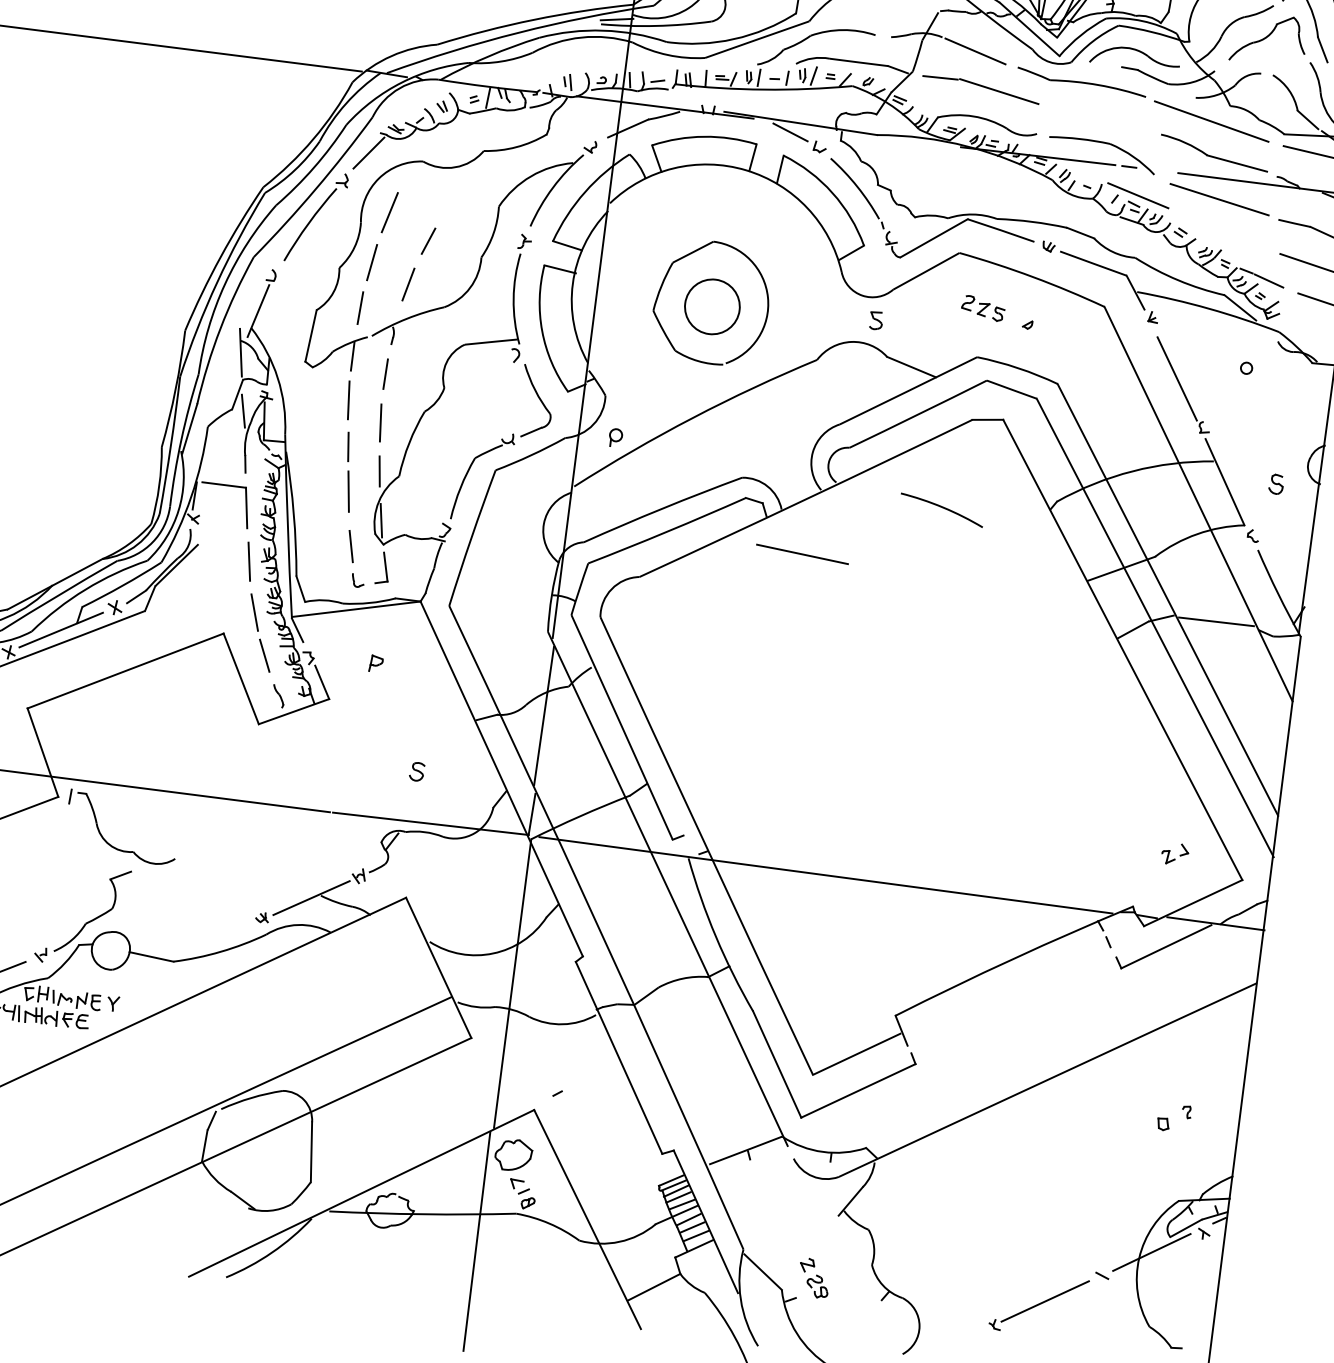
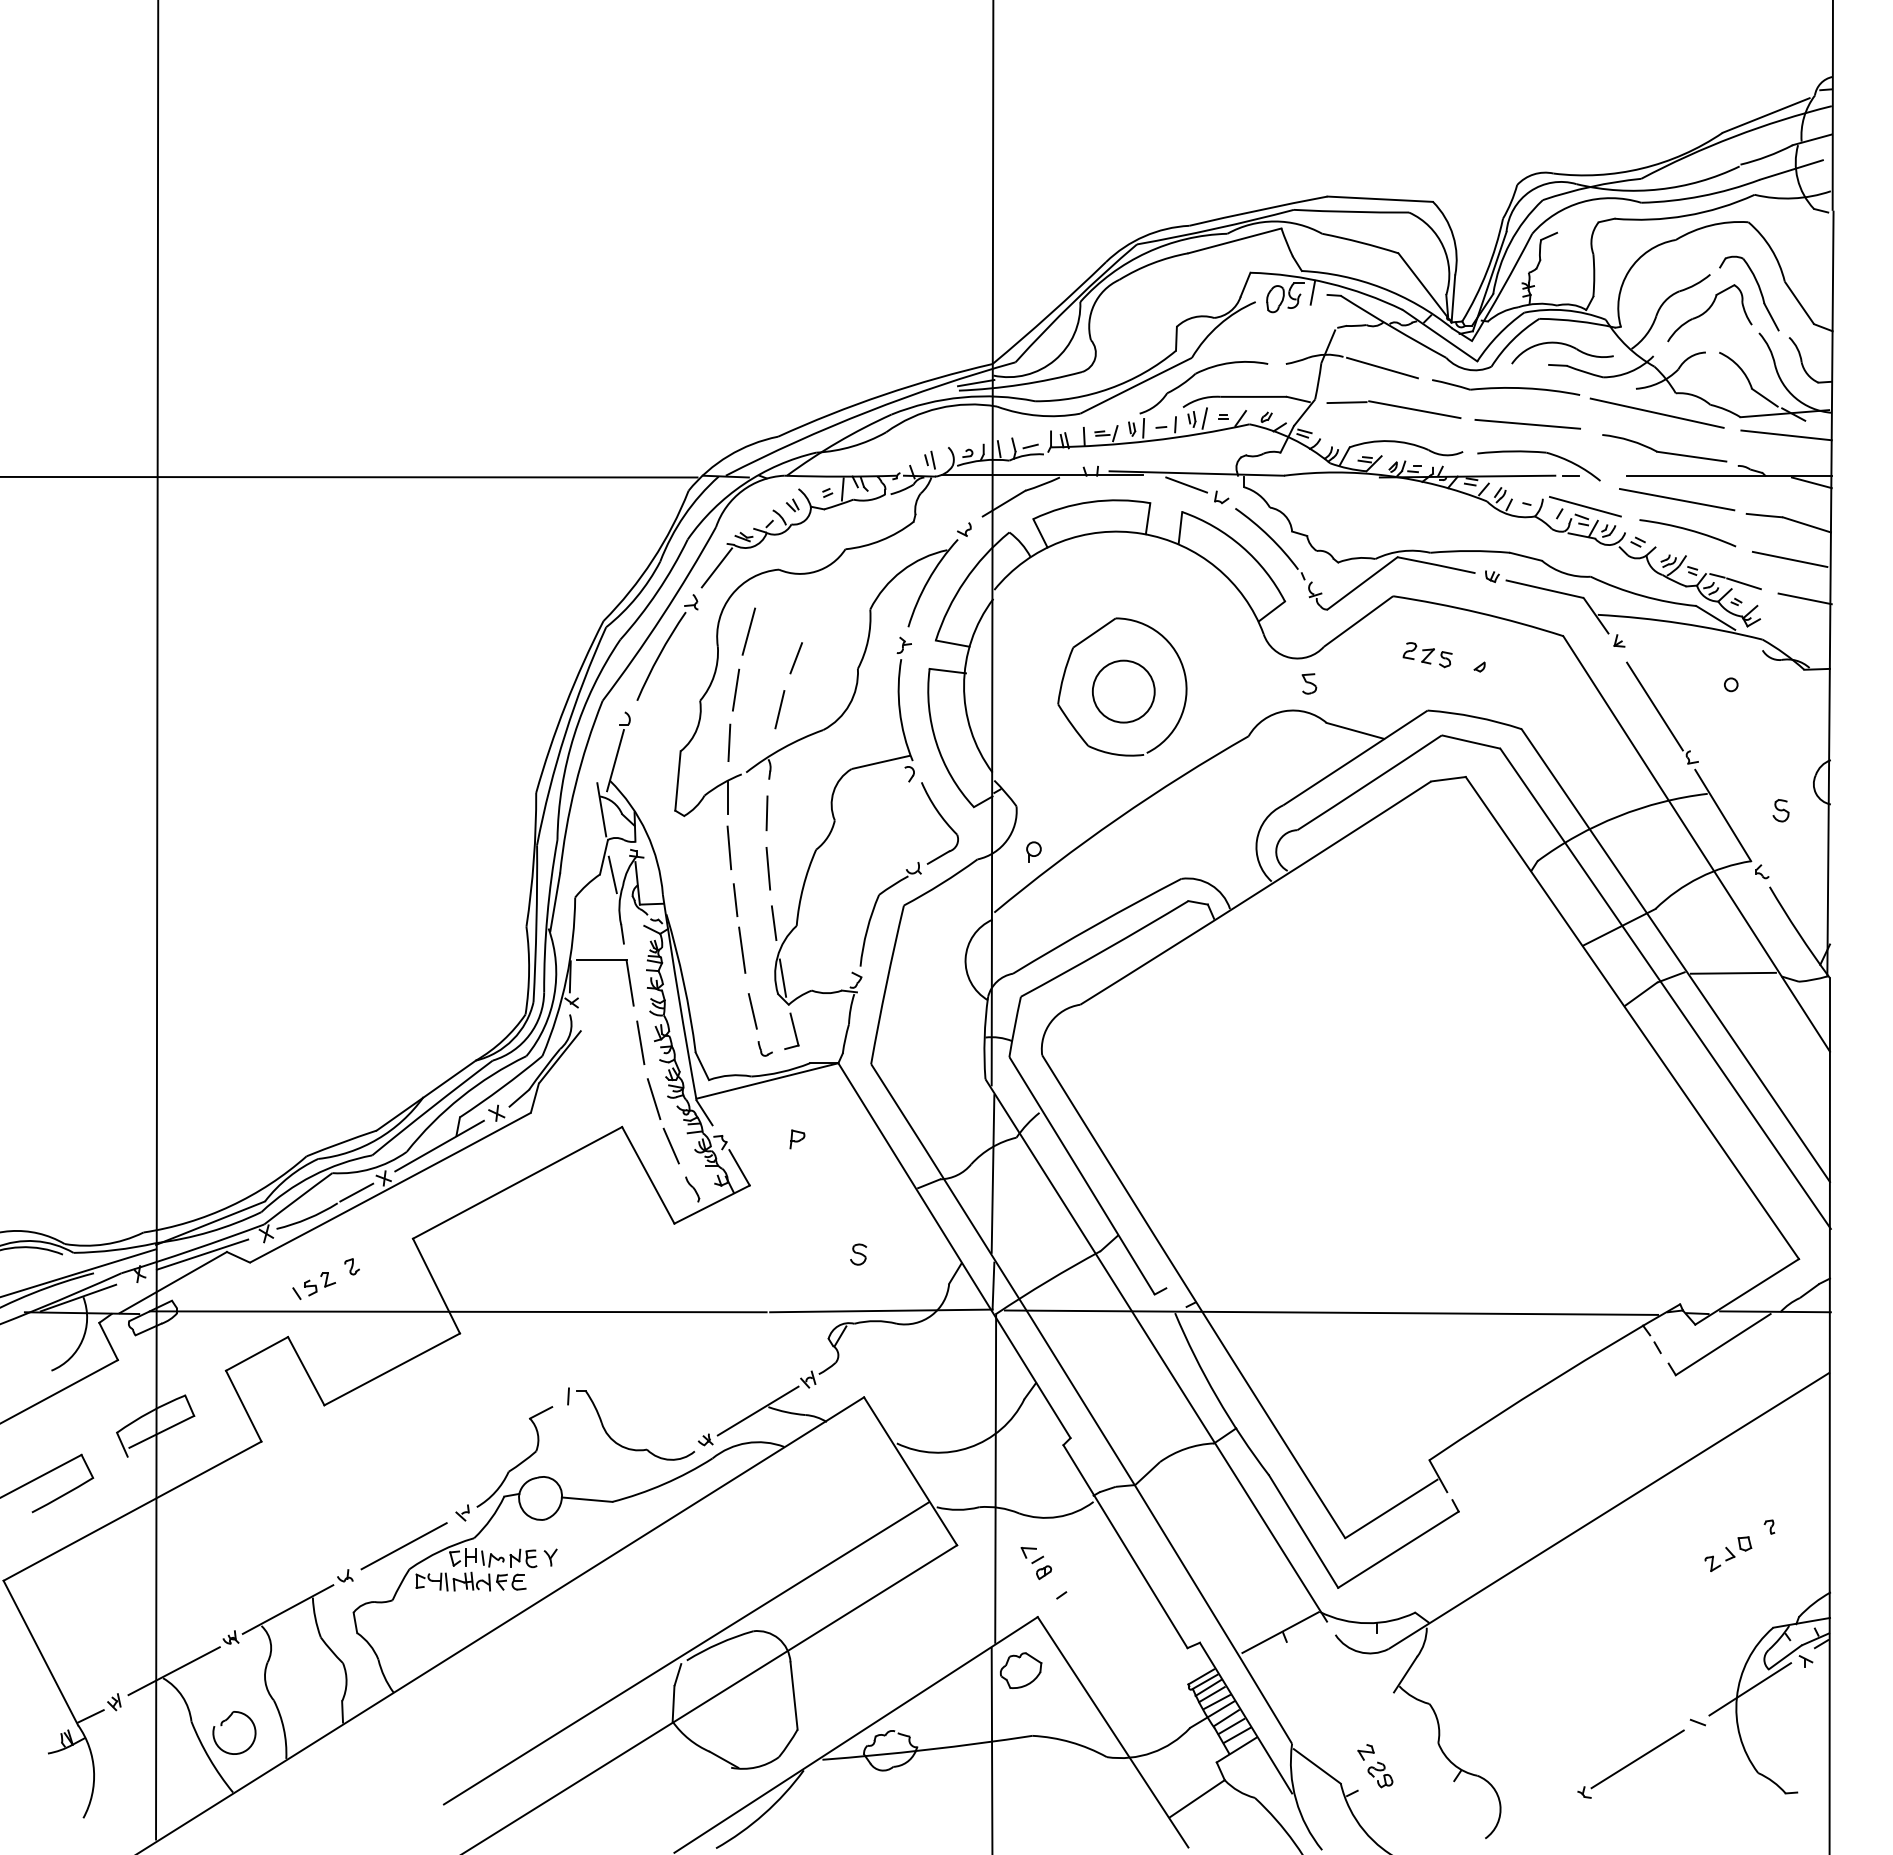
arc: (941, 507) -> (1687, 530), moved
line: (802, 554) -> (1527, 424), moved
part: (109, 843) -> (619, 1443), moved
part: (1174, 853) -> (1719, 1558), moved
part: (522, 1194) -> (1036, 1563), moved

